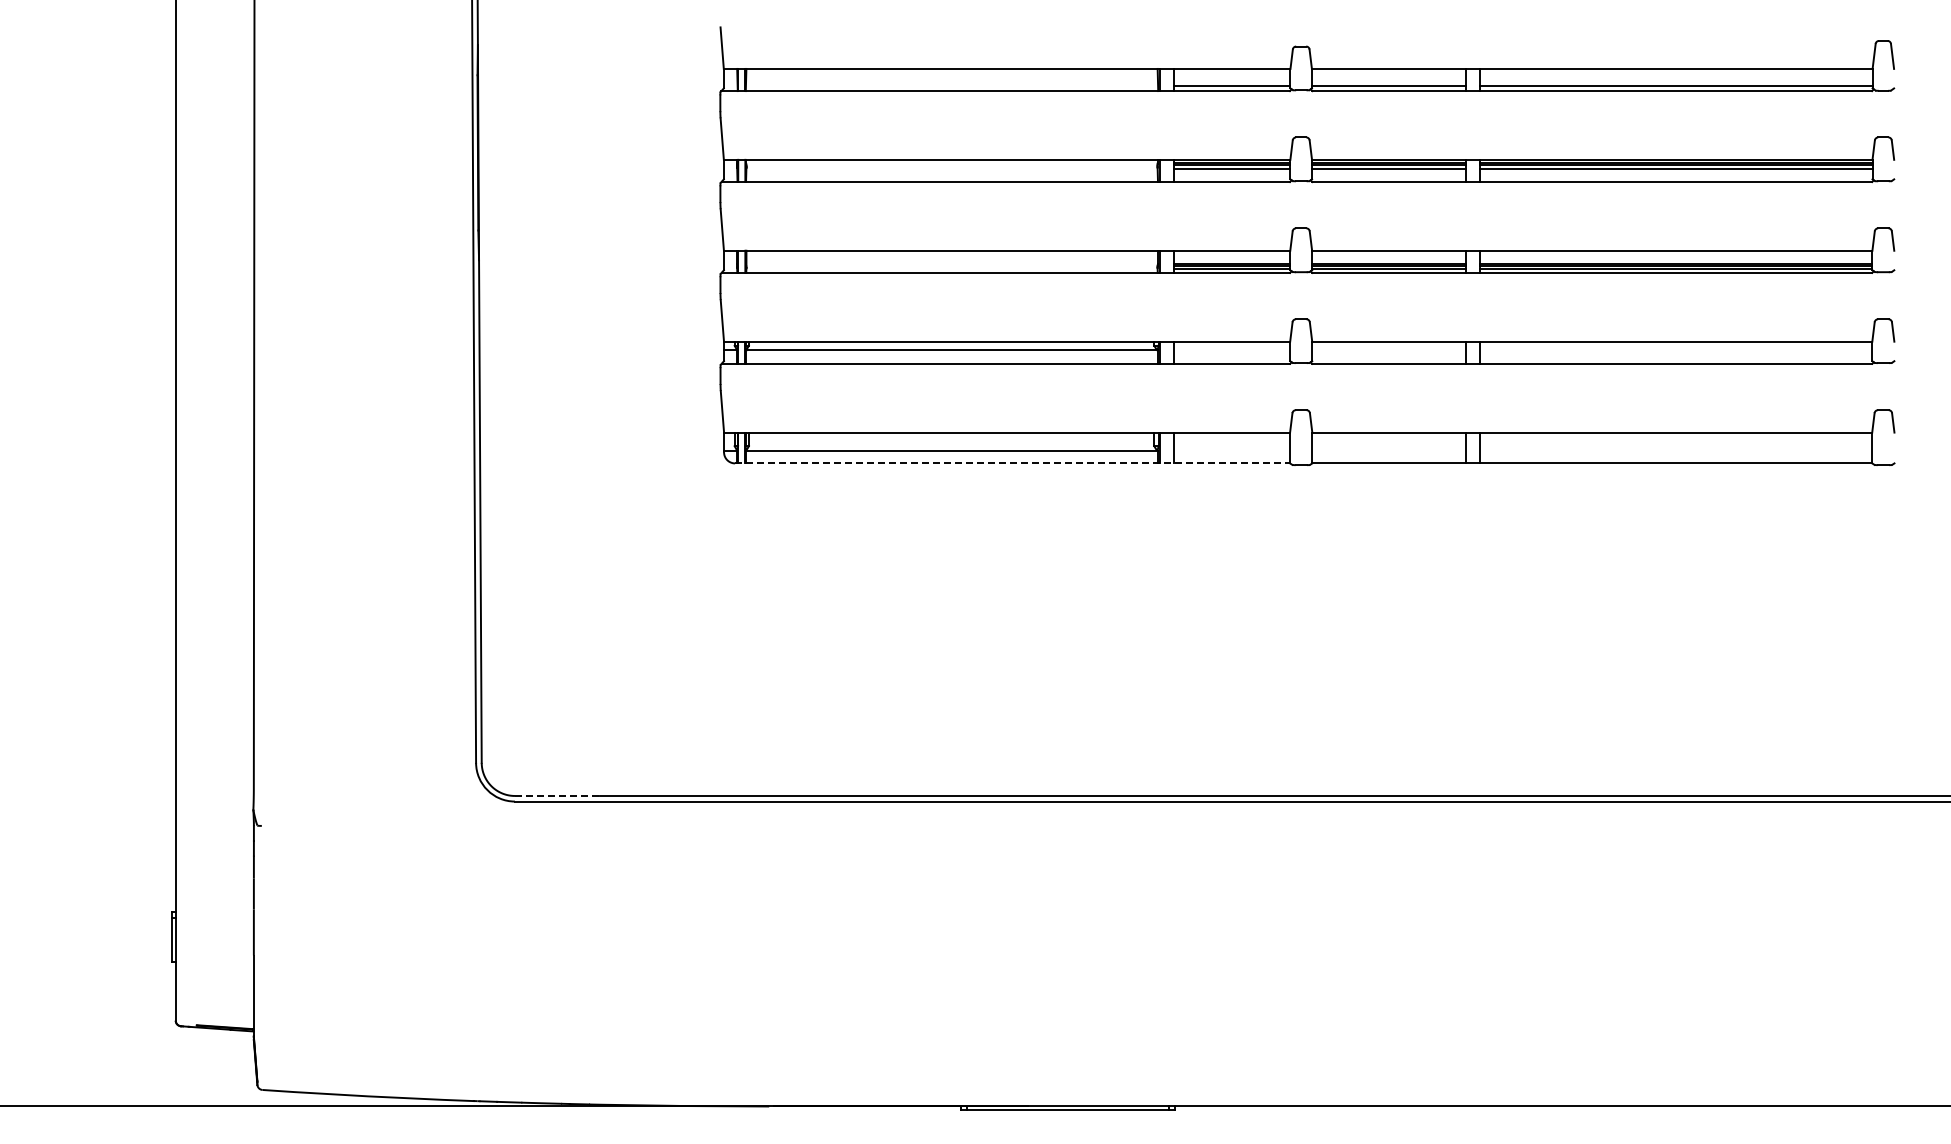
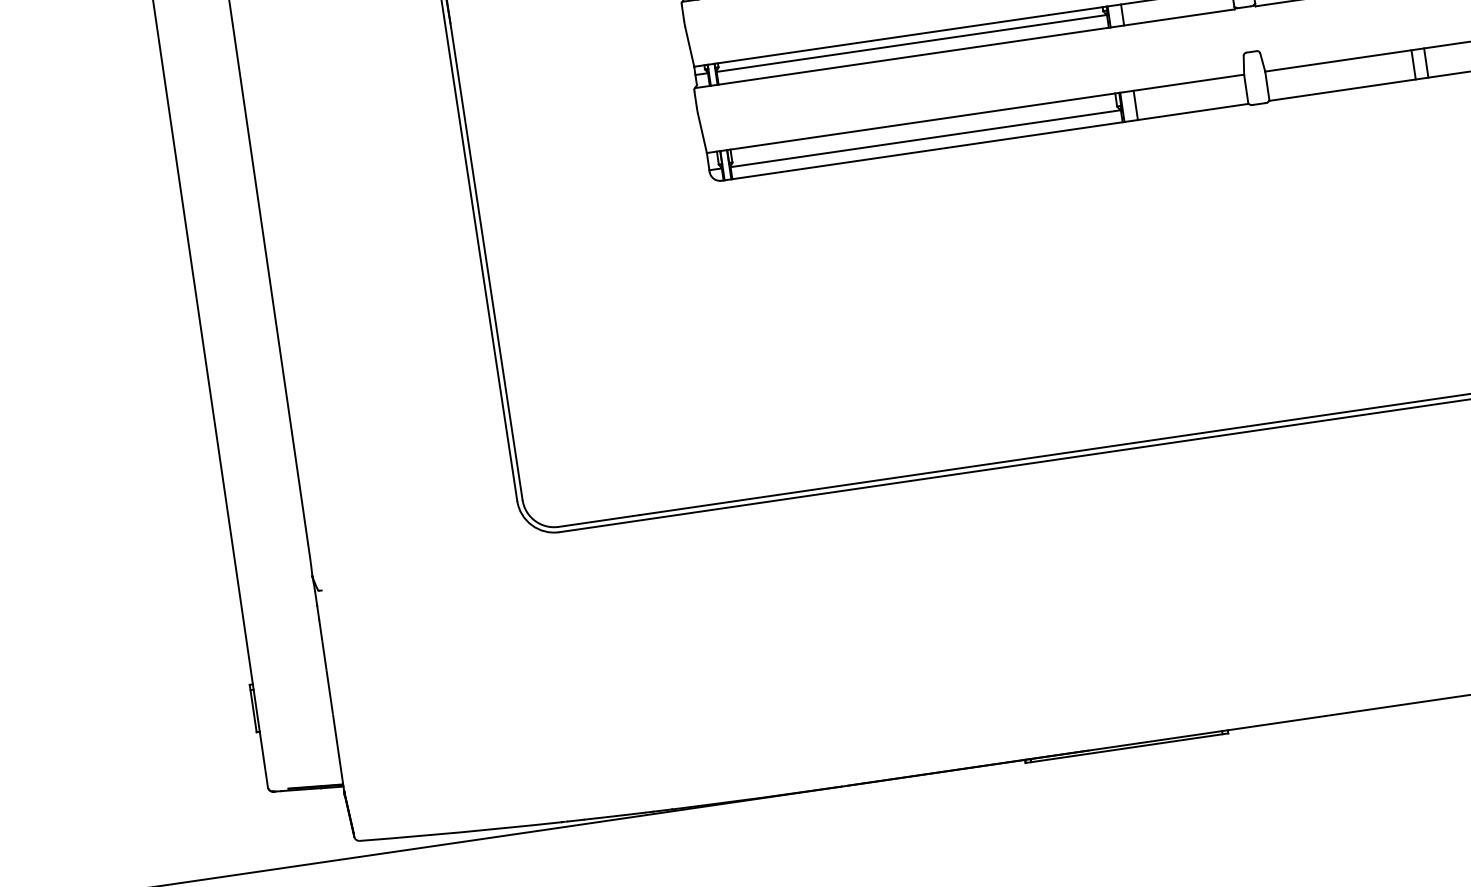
line: (1013, 463) -> (985, 142), dashed -> solid
line: (557, 795) -> (599, 520), dashed -> solid

